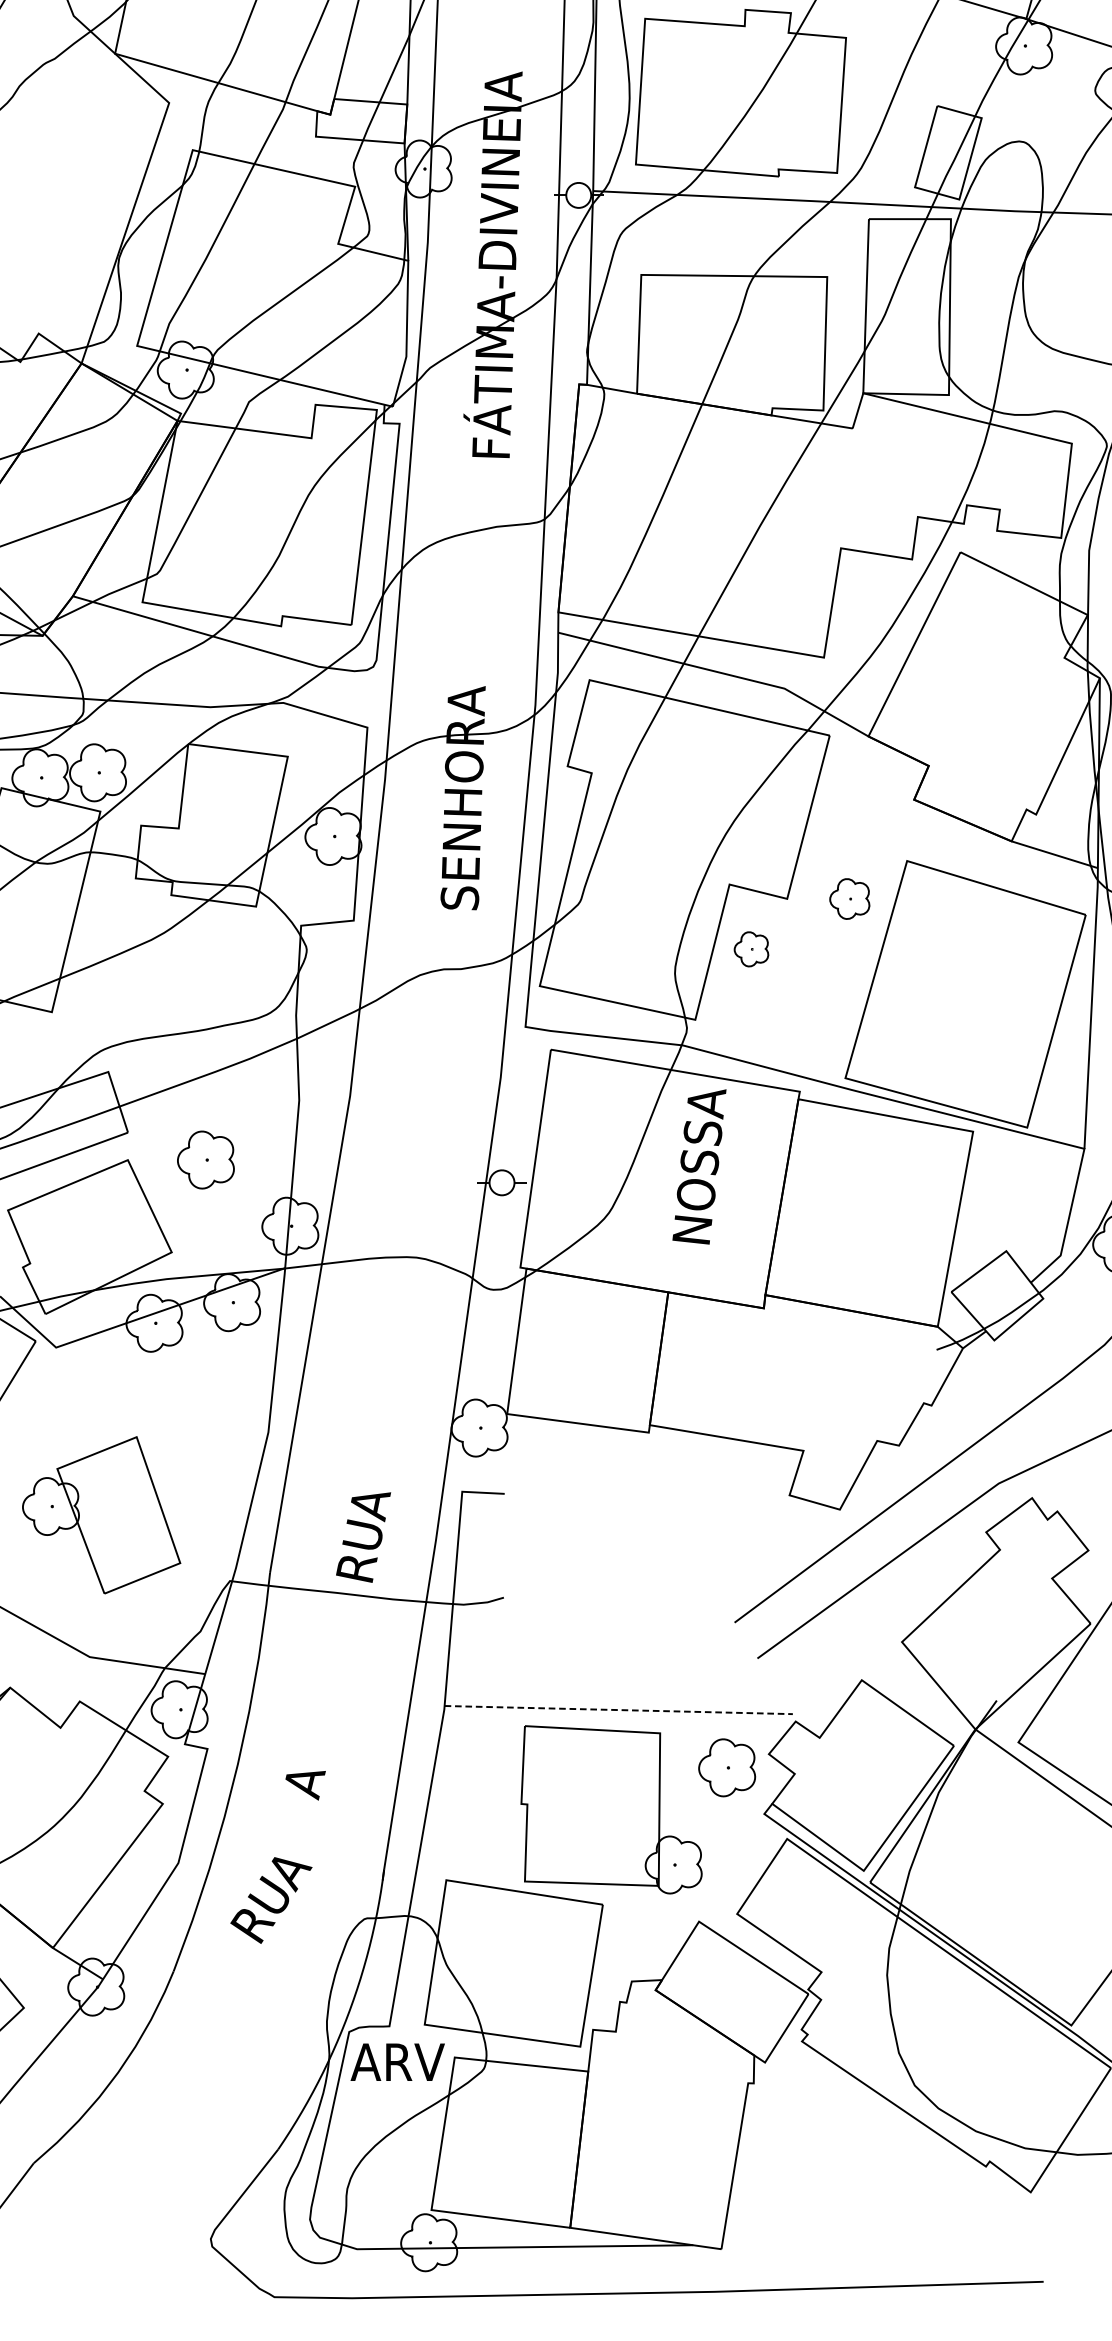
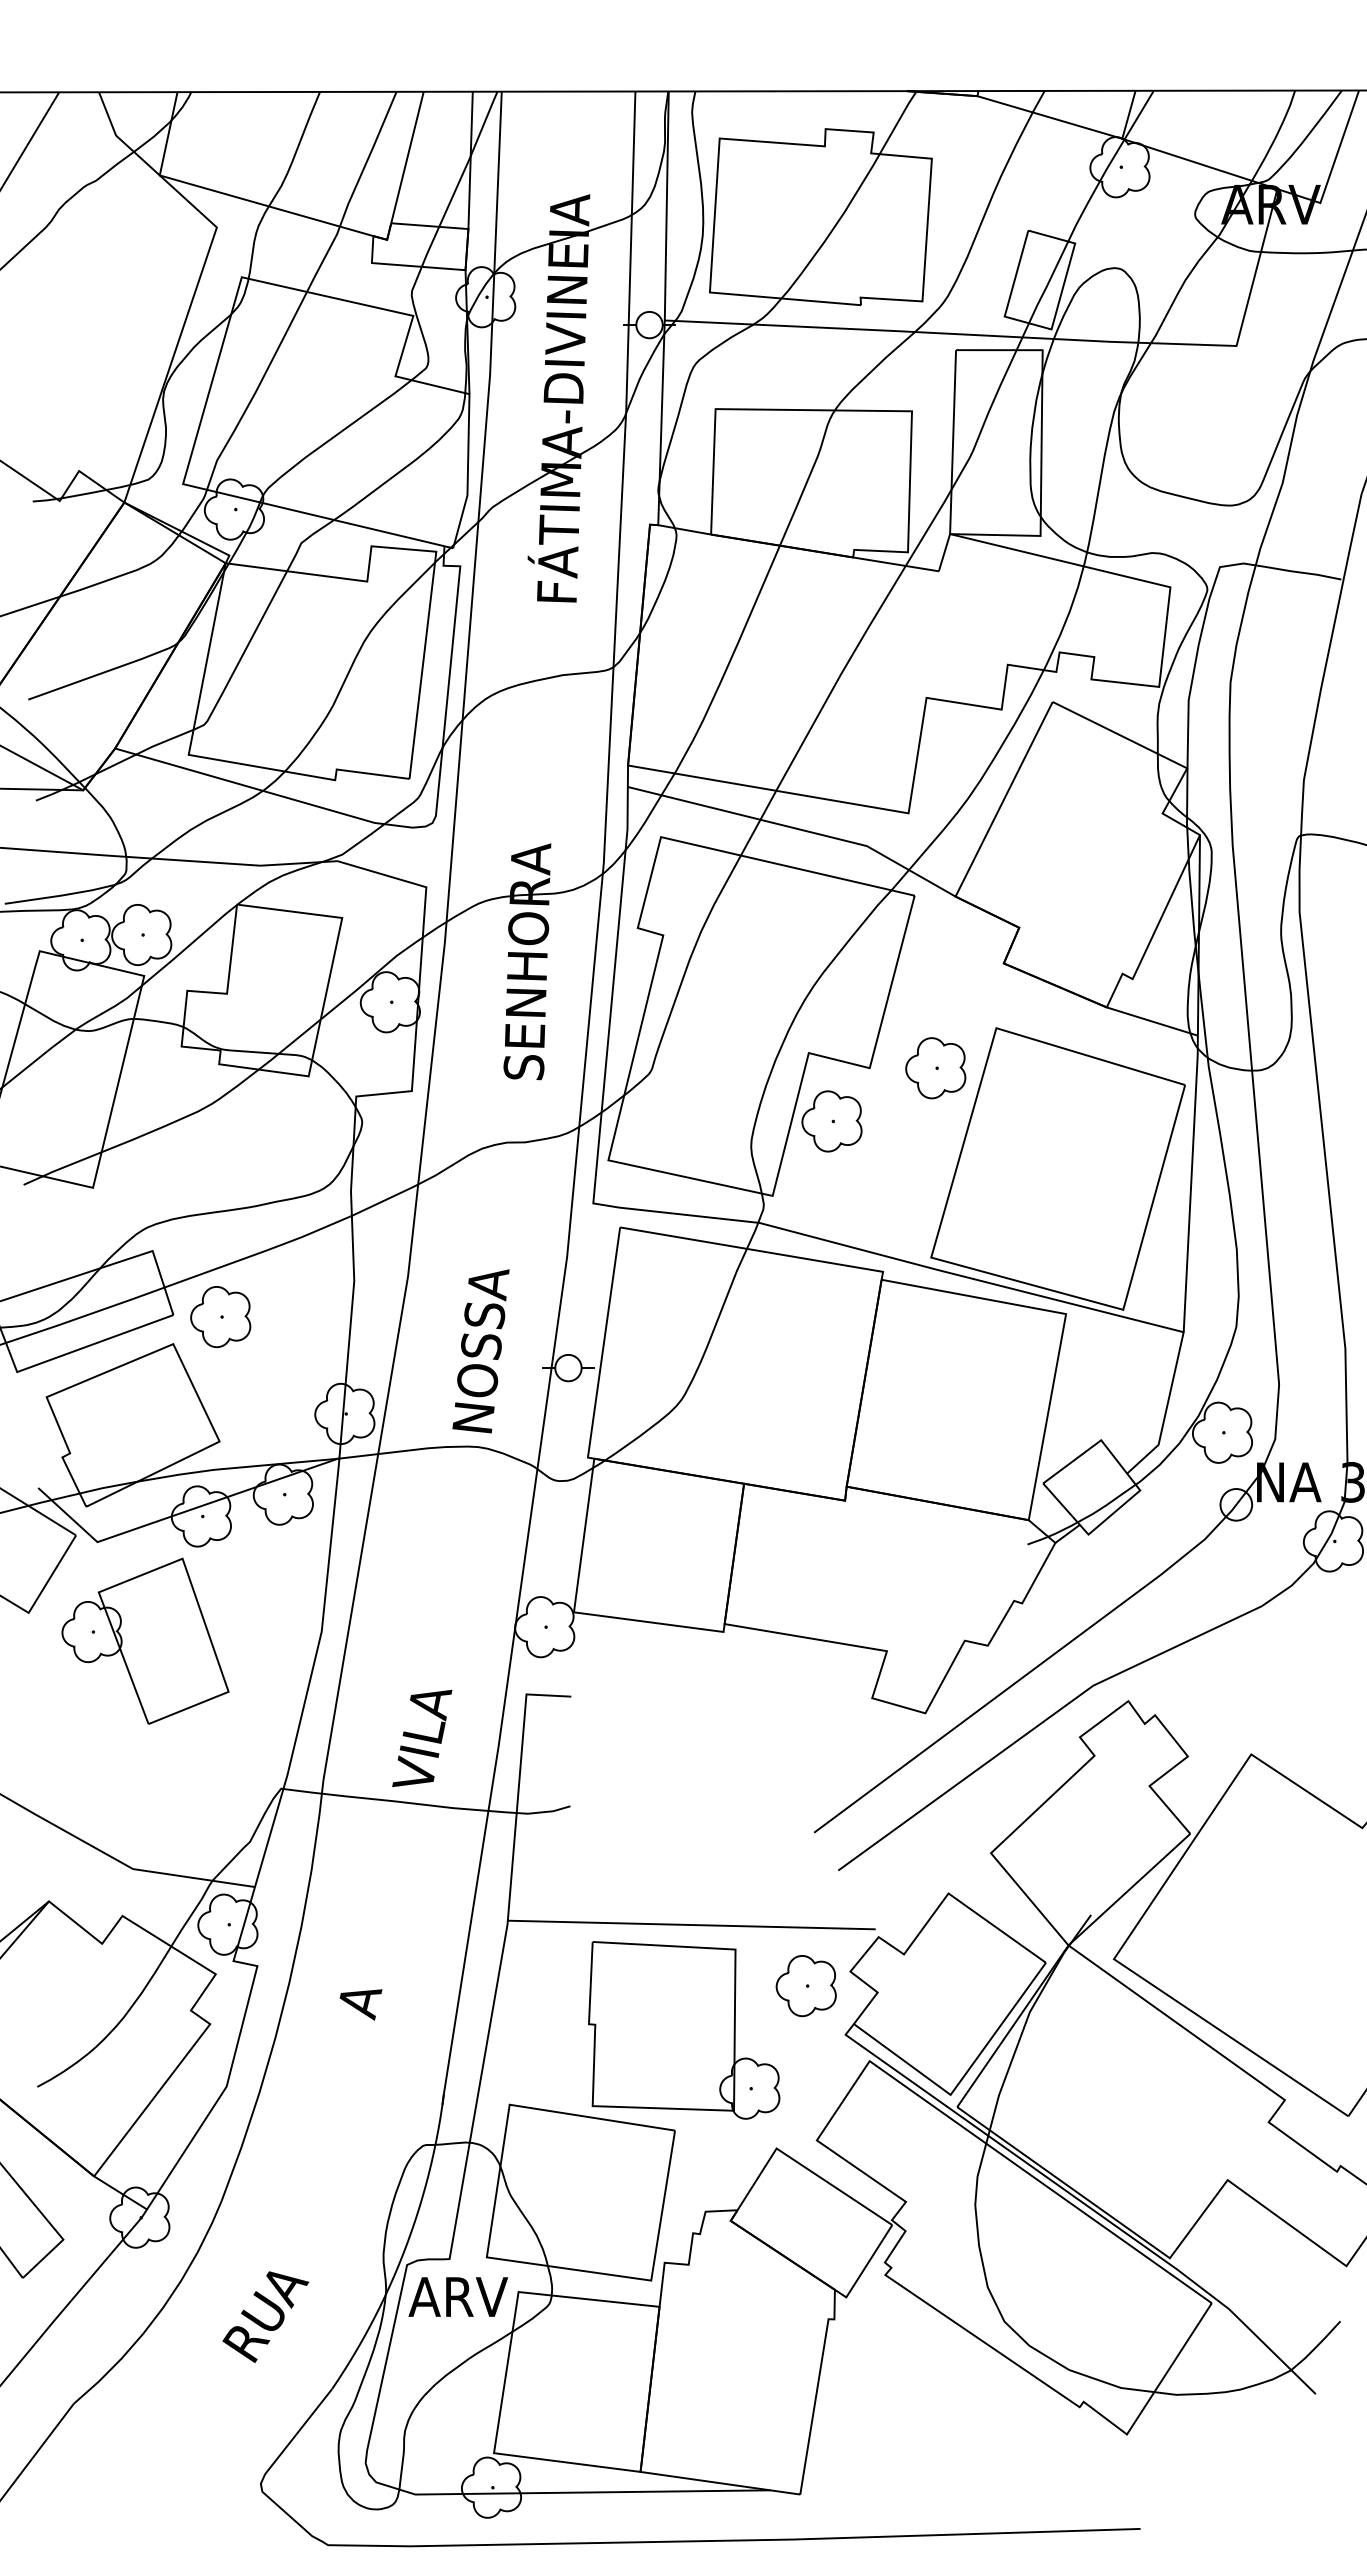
part: (849, 899) -> (935, 1068), size x1.43
part: (751, 949) -> (831, 1121), size x1.67
part: (205, 1160) -> (220, 1317), moved
text: (698, 1167) -> (480, 1351), moved
part: (101, 1514) -> (145, 1640), moved
text: (363, 1534) -> (422, 1739), RUA -> VILA
line: (618, 1710) -> (691, 1925), dashed -> solid
text: (271, 1899) -> (265, 2316), moved

